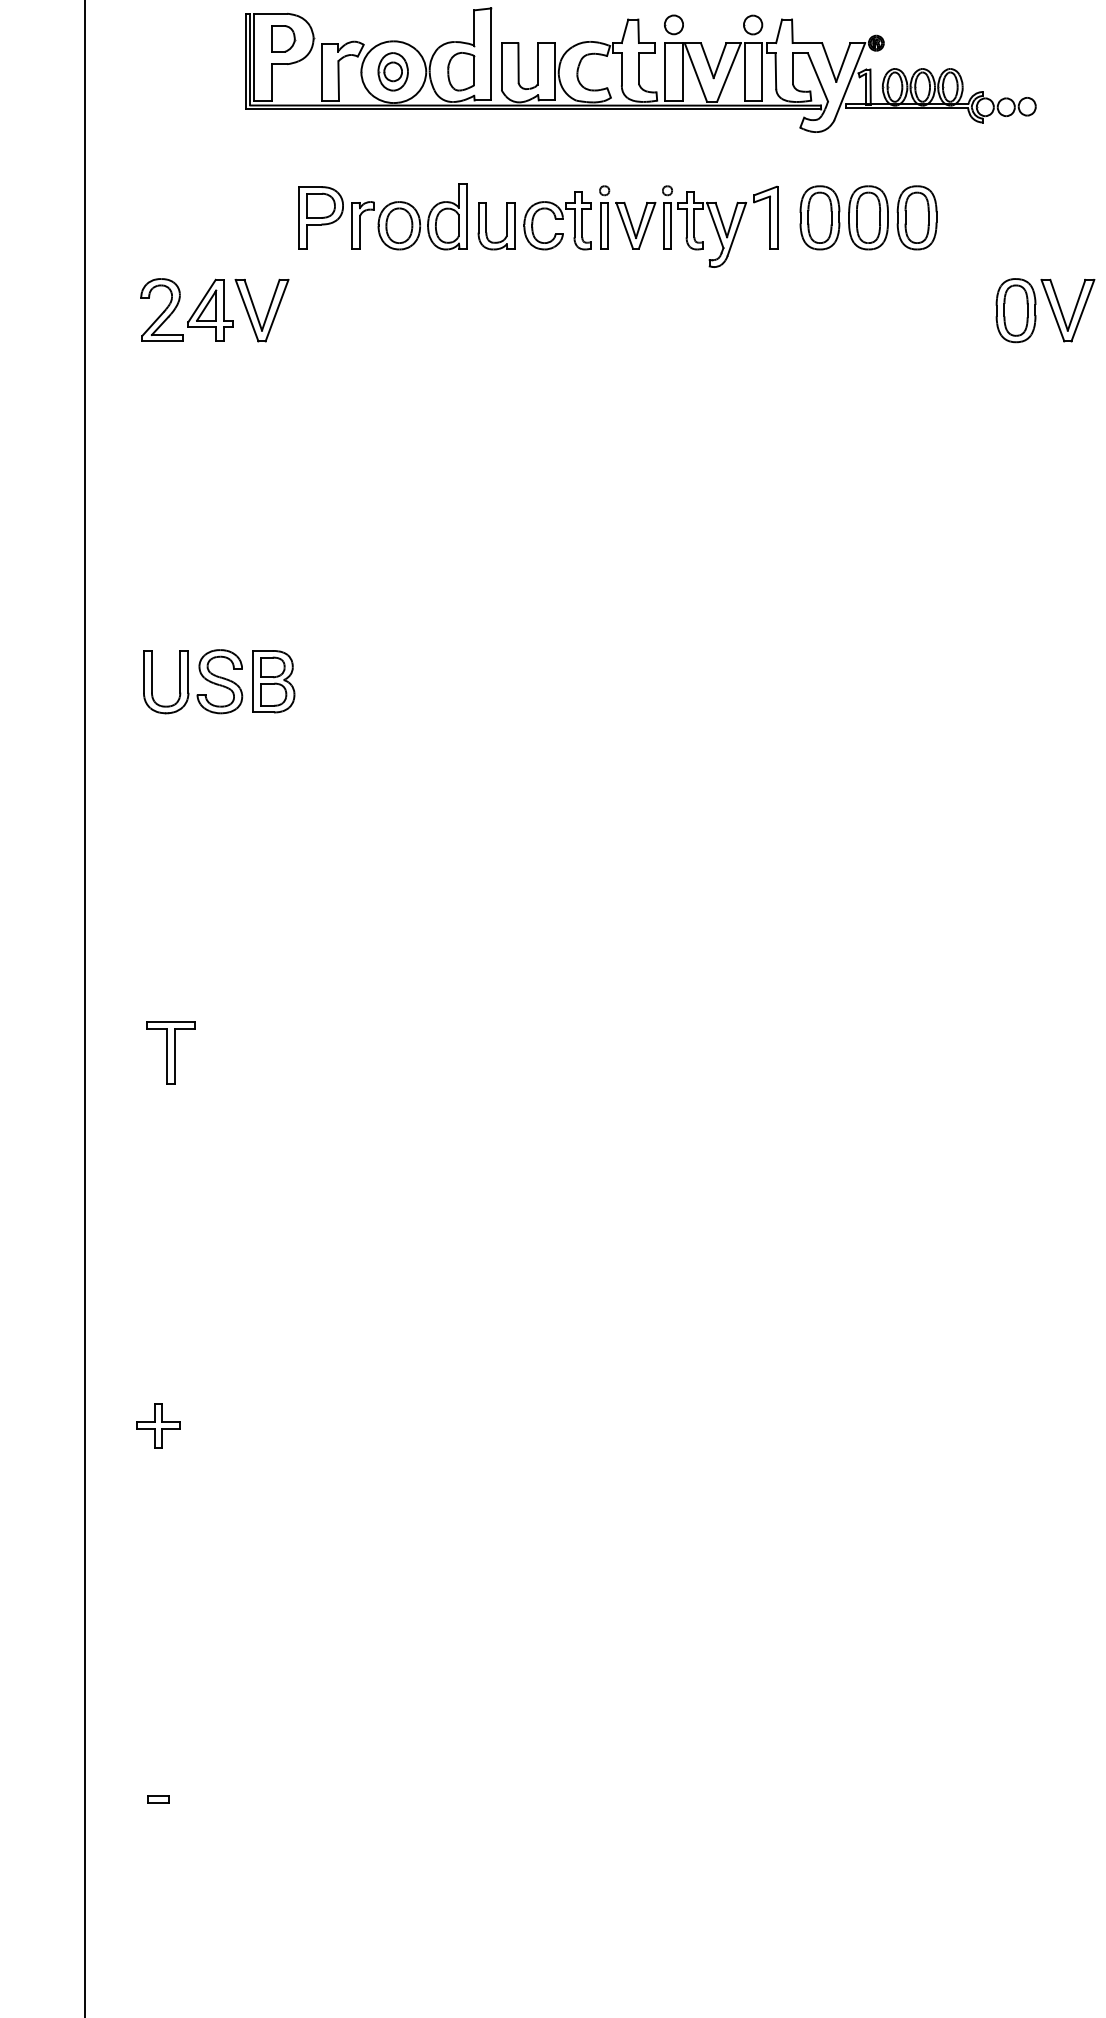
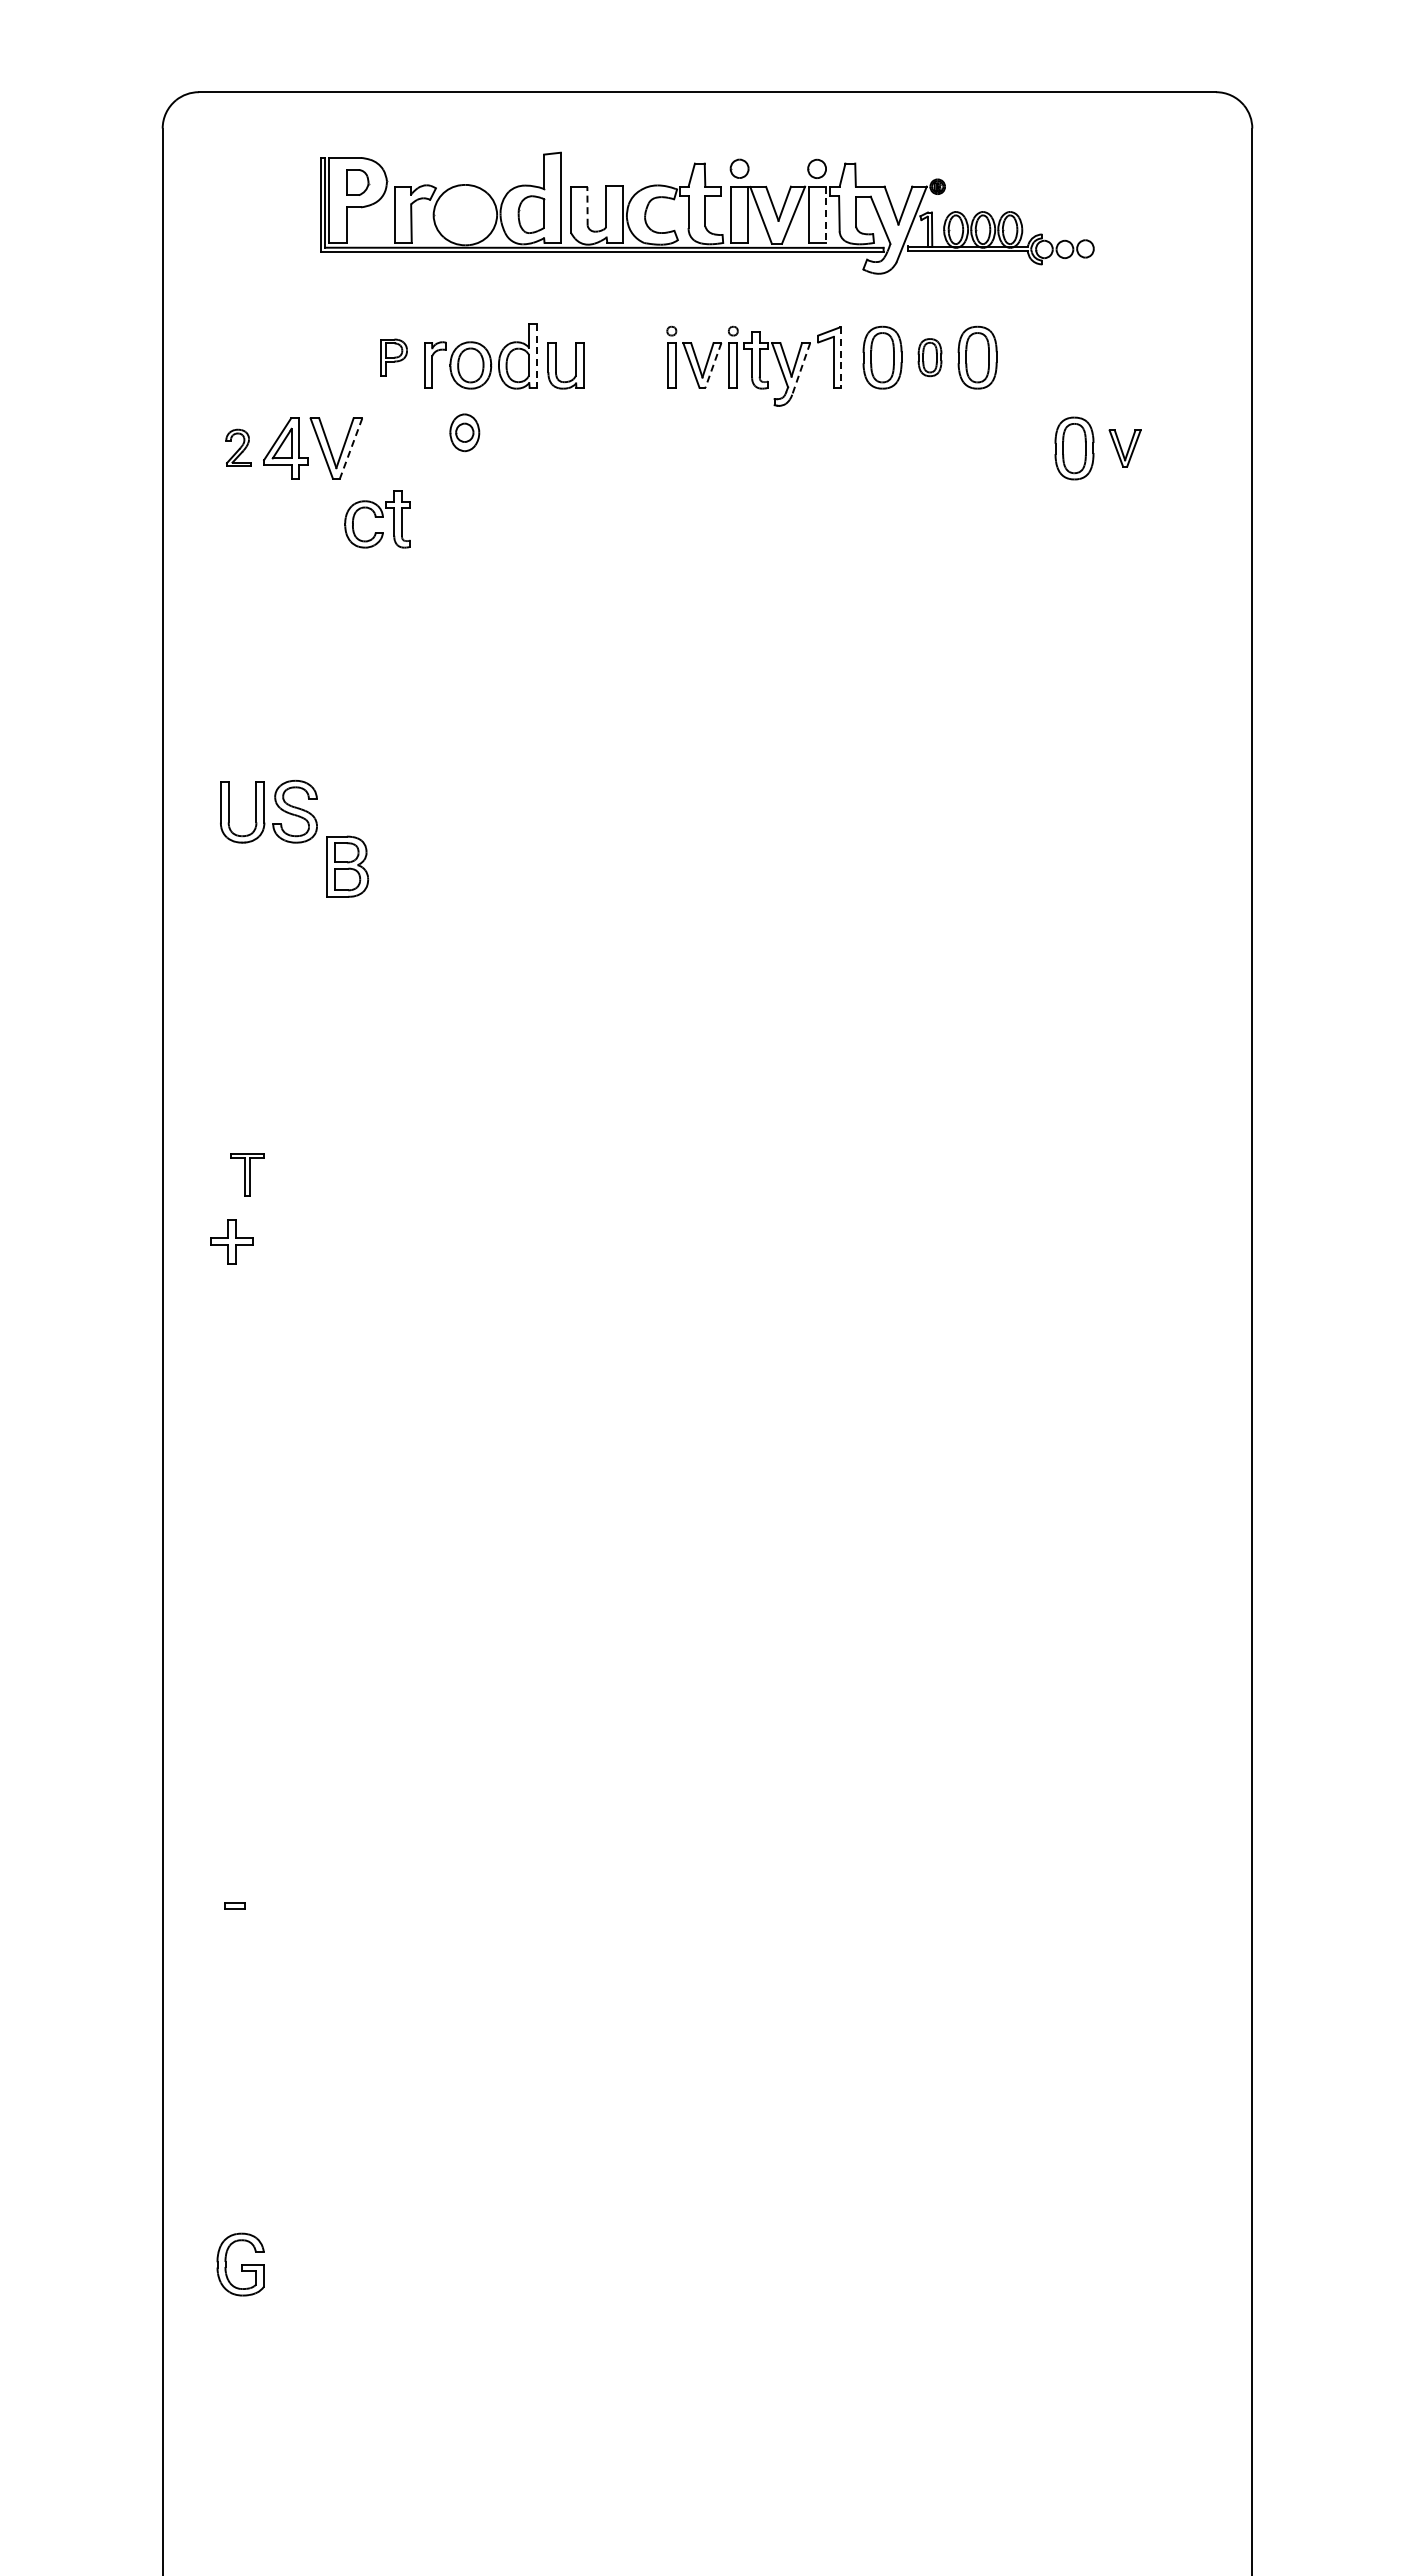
line: (518, 62) -> (587, 205), solid -> dashed
part: (392, 71) -> (464, 432), moved
line: (761, 72) -> (825, 215), solid -> dashed
line: (466, 216) -> (536, 356), solid -> dashed
part: (320, 217) -> (393, 357), size x0.6
part: (867, 217) -> (929, 357), size x0.6
line: (778, 218) -> (841, 358), solid -> dashed
part: (557, 220) -> (377, 519), moved
line: (647, 225) -> (713, 365), solid -> dashed
line: (737, 229) -> (801, 369), solid -> dashed
part: (162, 309) -> (238, 447), size x0.6
part: (1067, 310) -> (1124, 448), size x0.6
line: (276, 311) -> (350, 449), solid -> dashed
part: (273, 681) -> (347, 866), moved
part: (171, 1052) -> (247, 1174), size x0.7
part: (157, 1425) -> (231, 1241), moved

